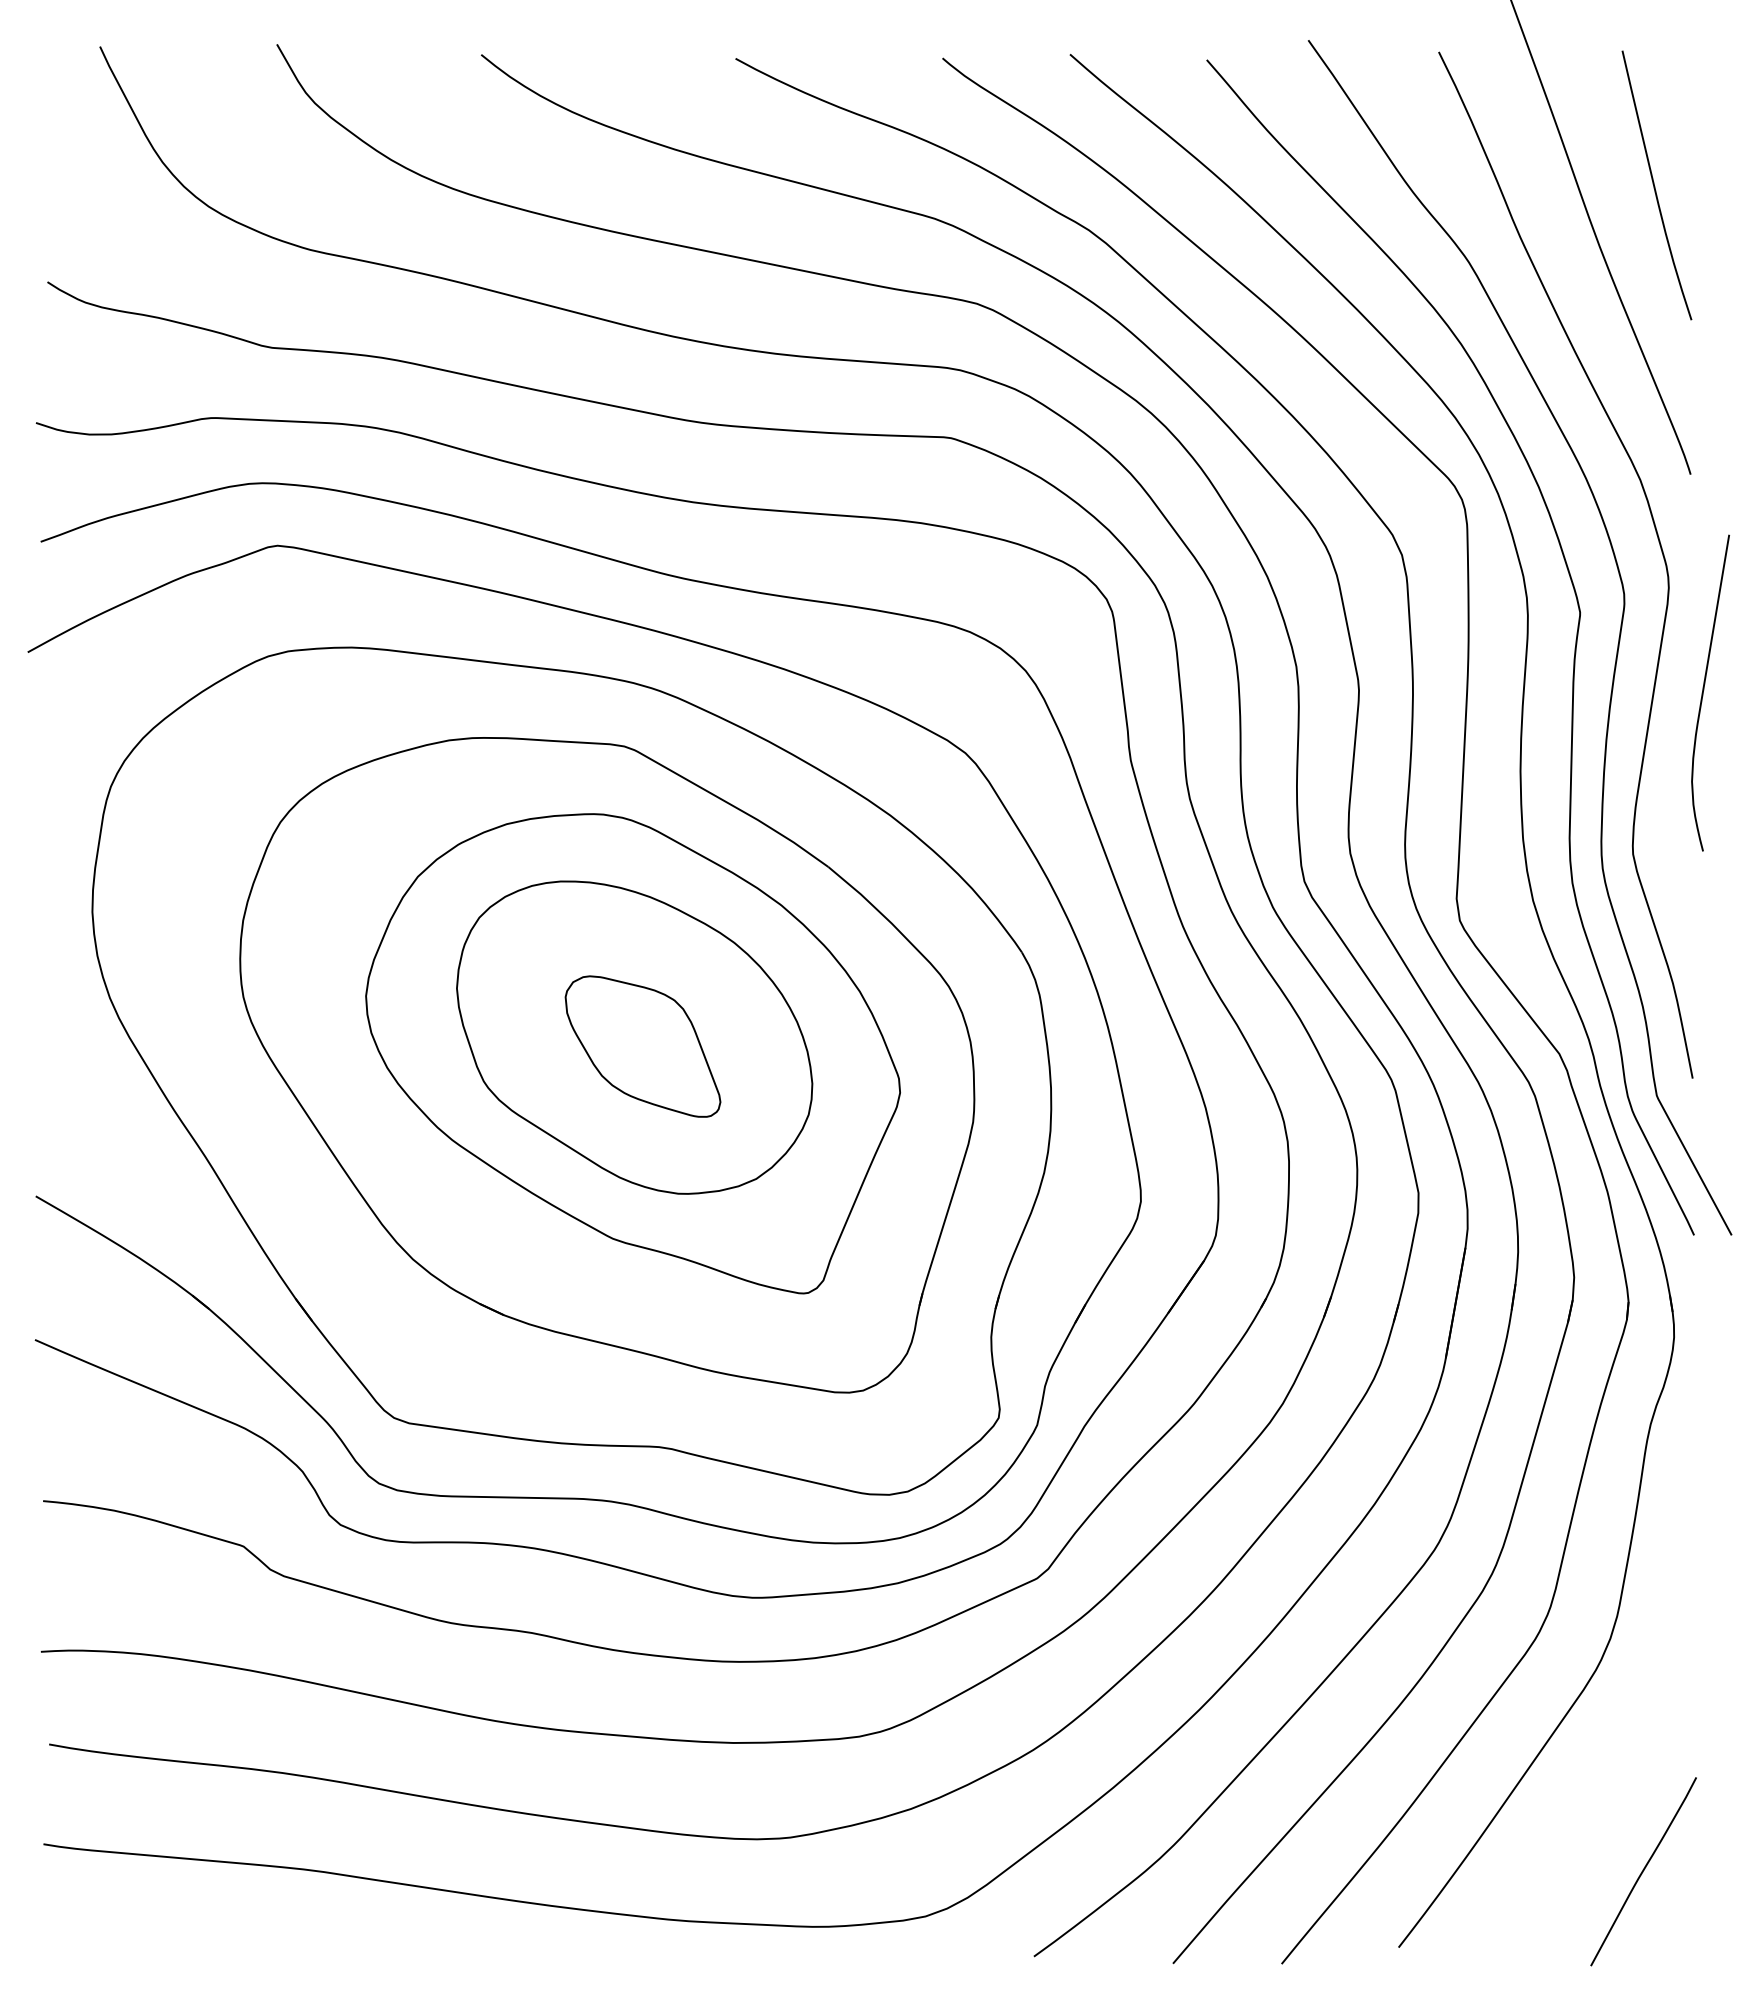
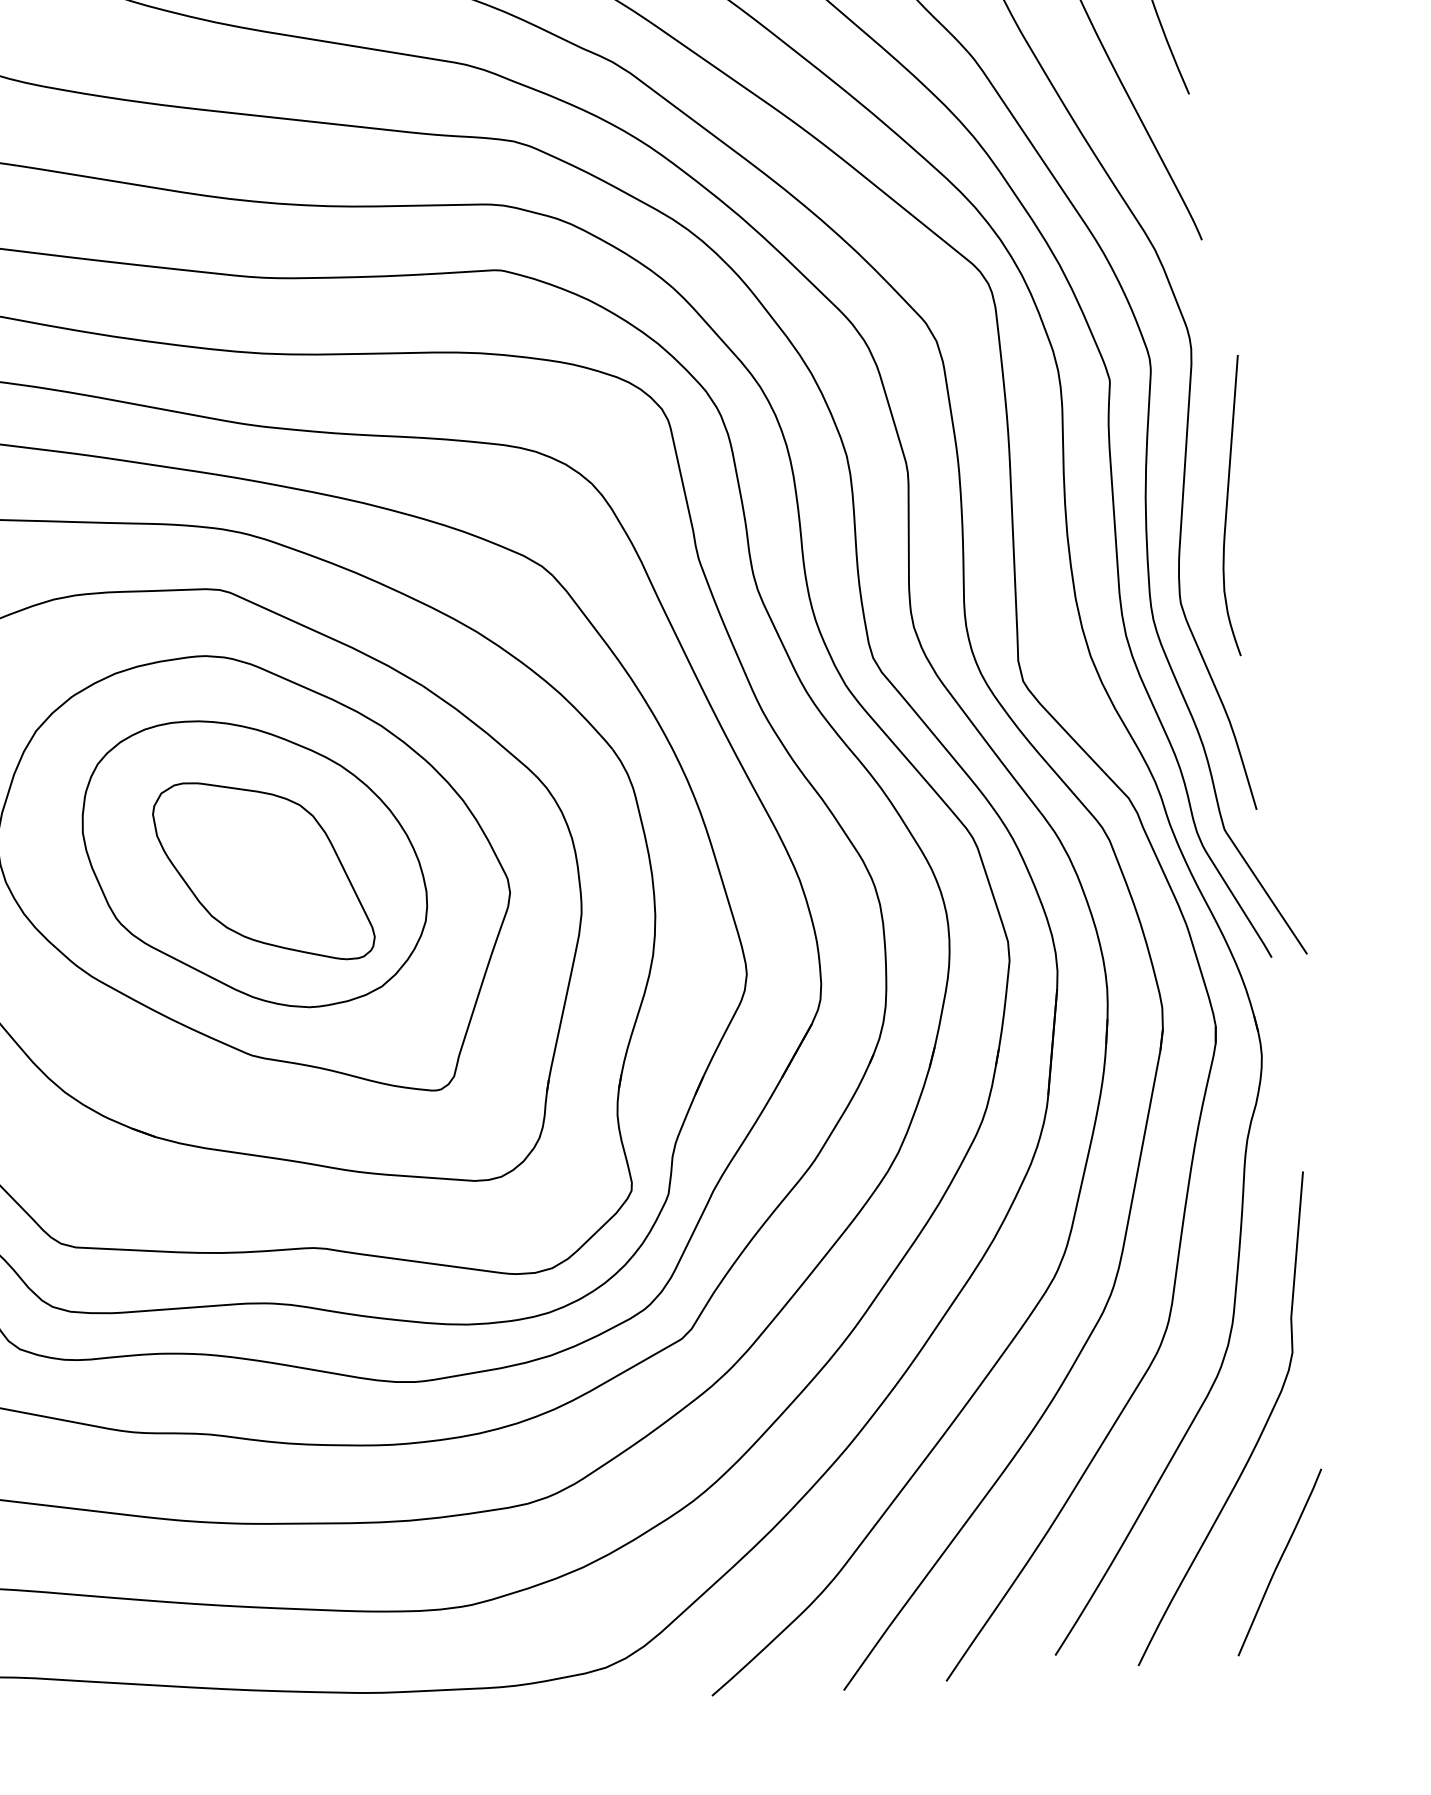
curve: (1704, 690) -> (1228, 504), moved
part: (642, 1046) -> (262, 871), size x1.43
curve: (1634, 1736) -> (1259, 1435), added

